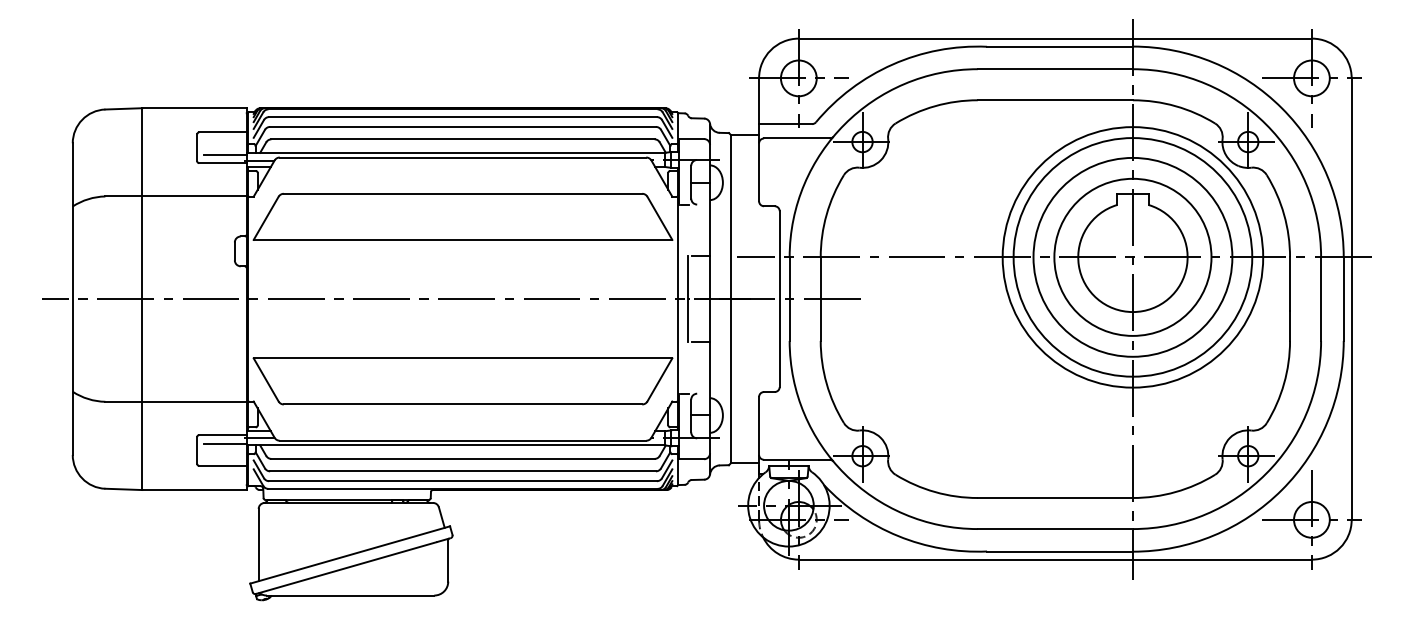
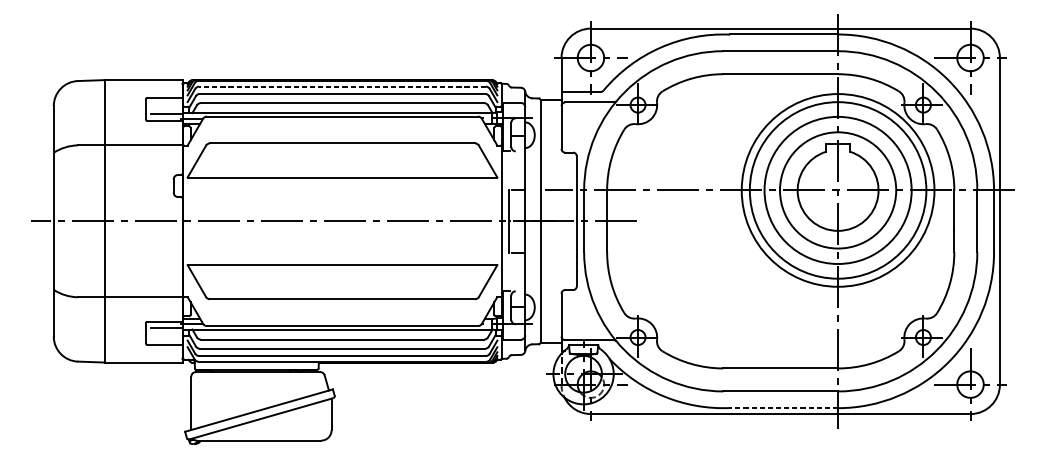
line: (463, 117) -> (342, 86), solid -> dashed
line: (1060, 551) -> (784, 408), solid -> dashed

